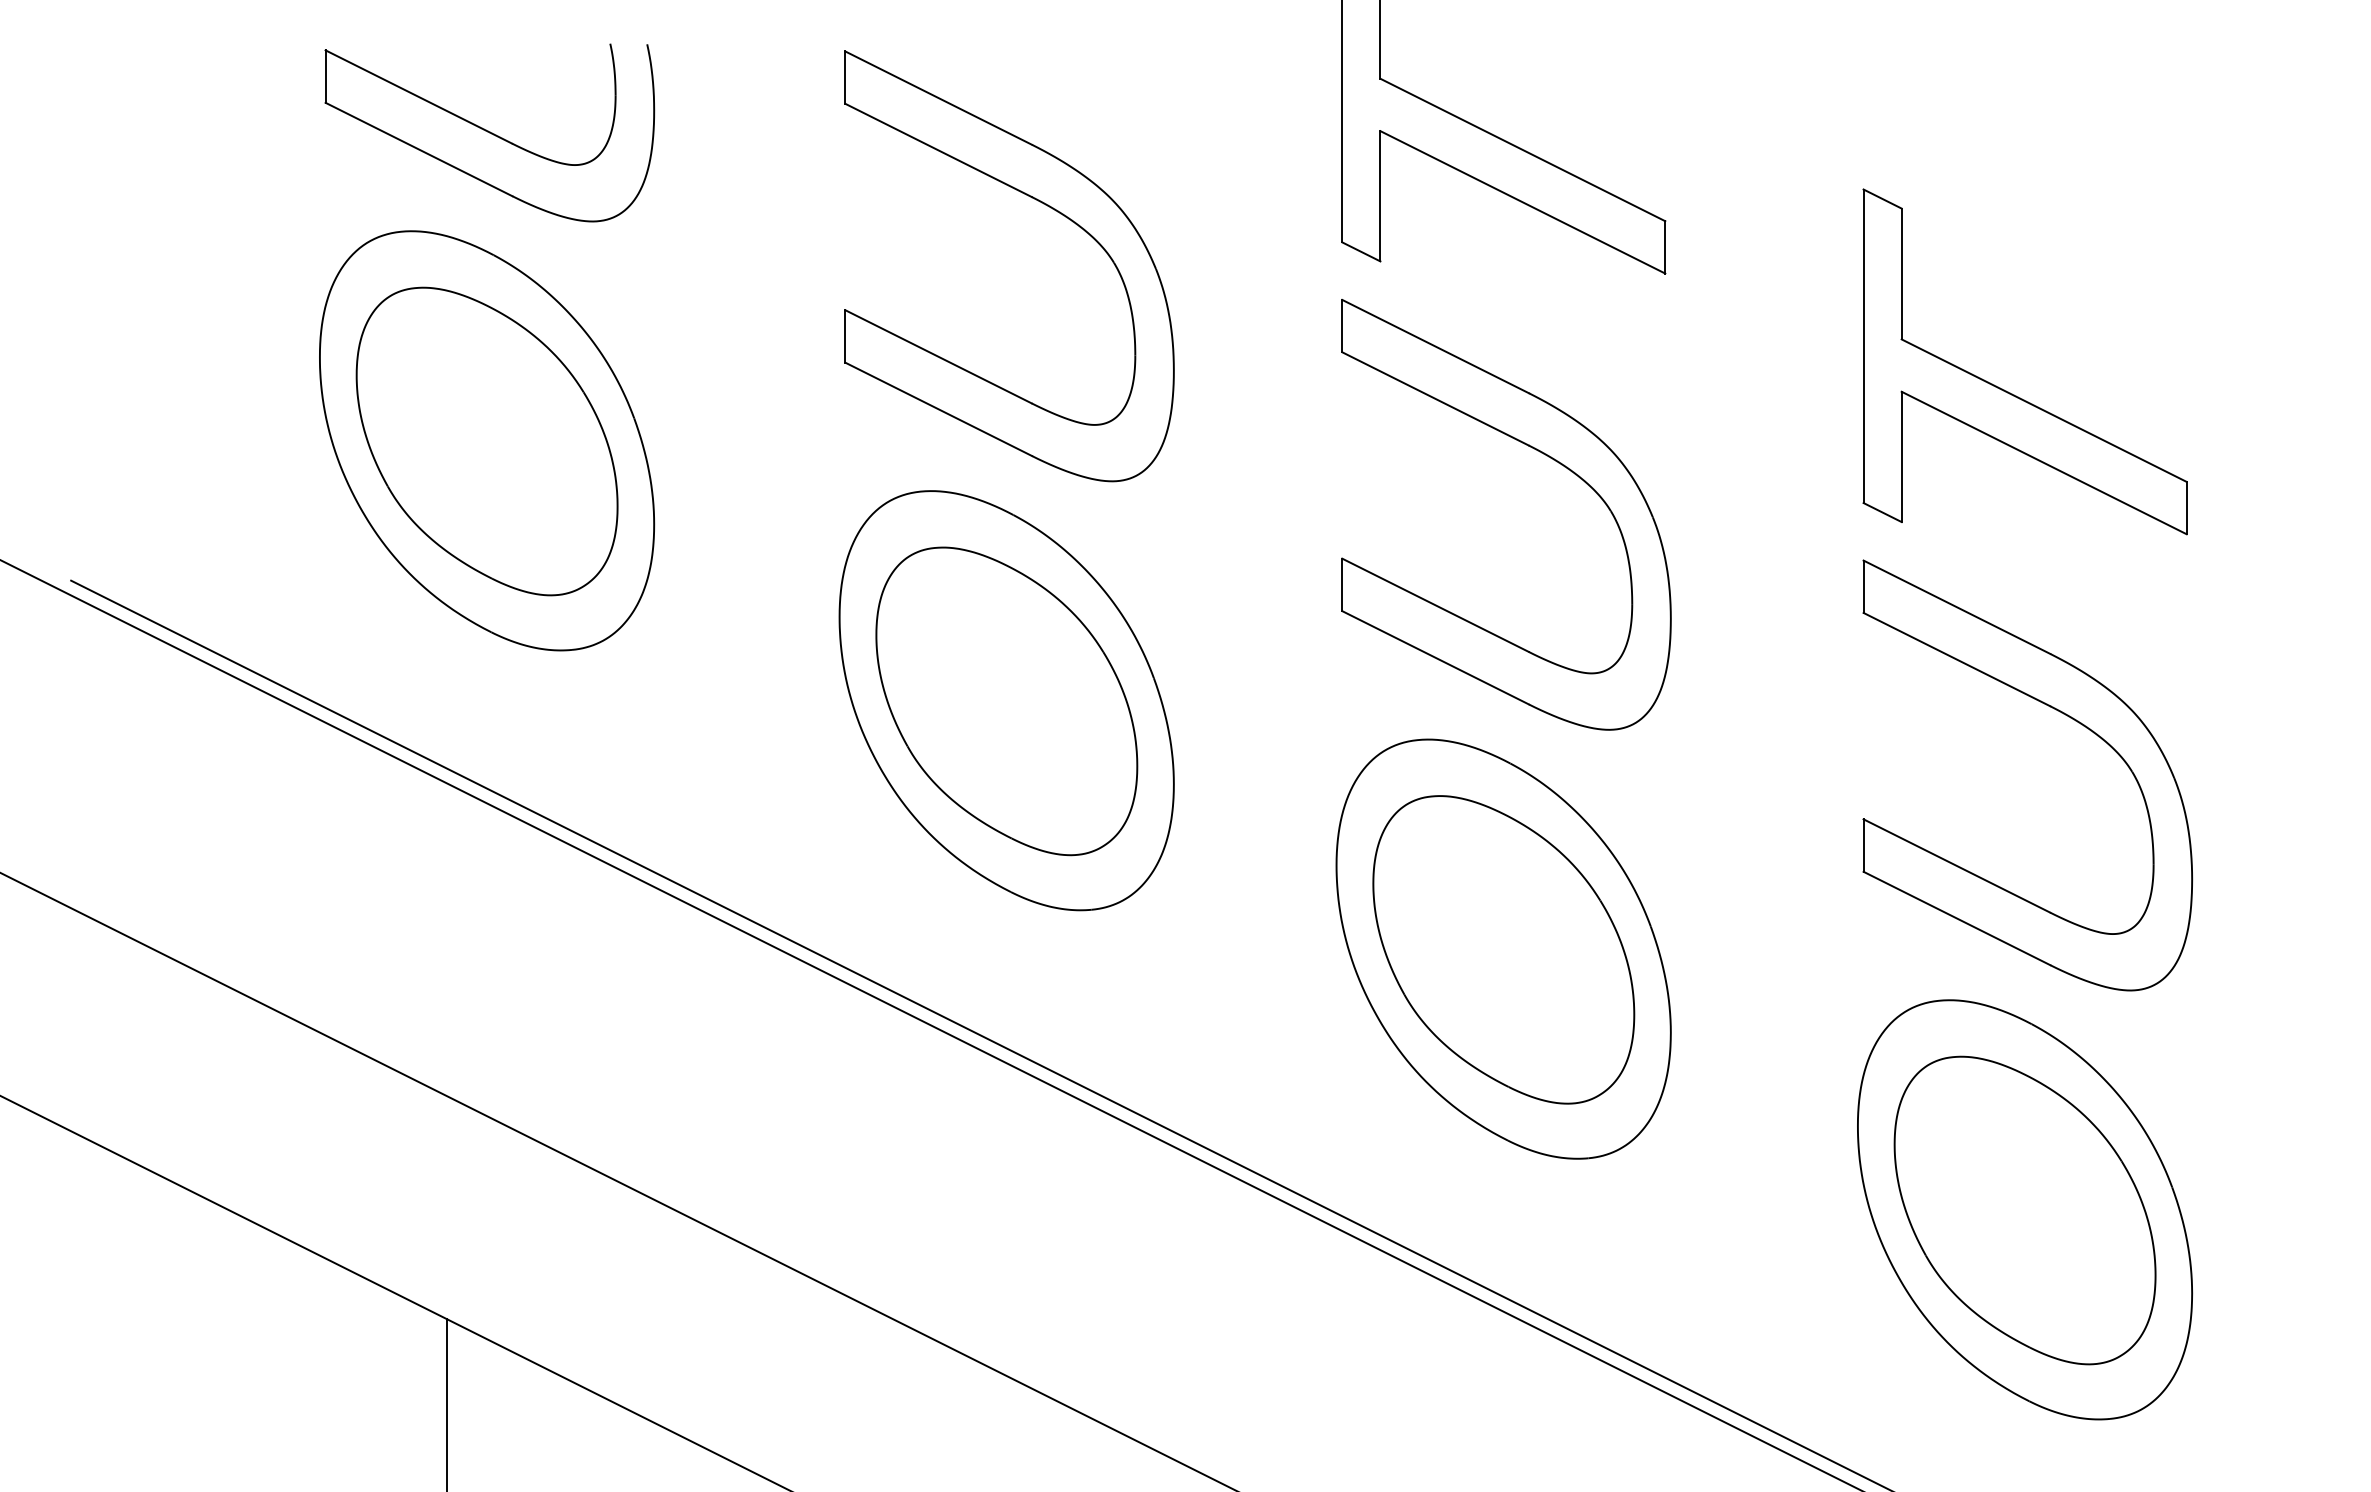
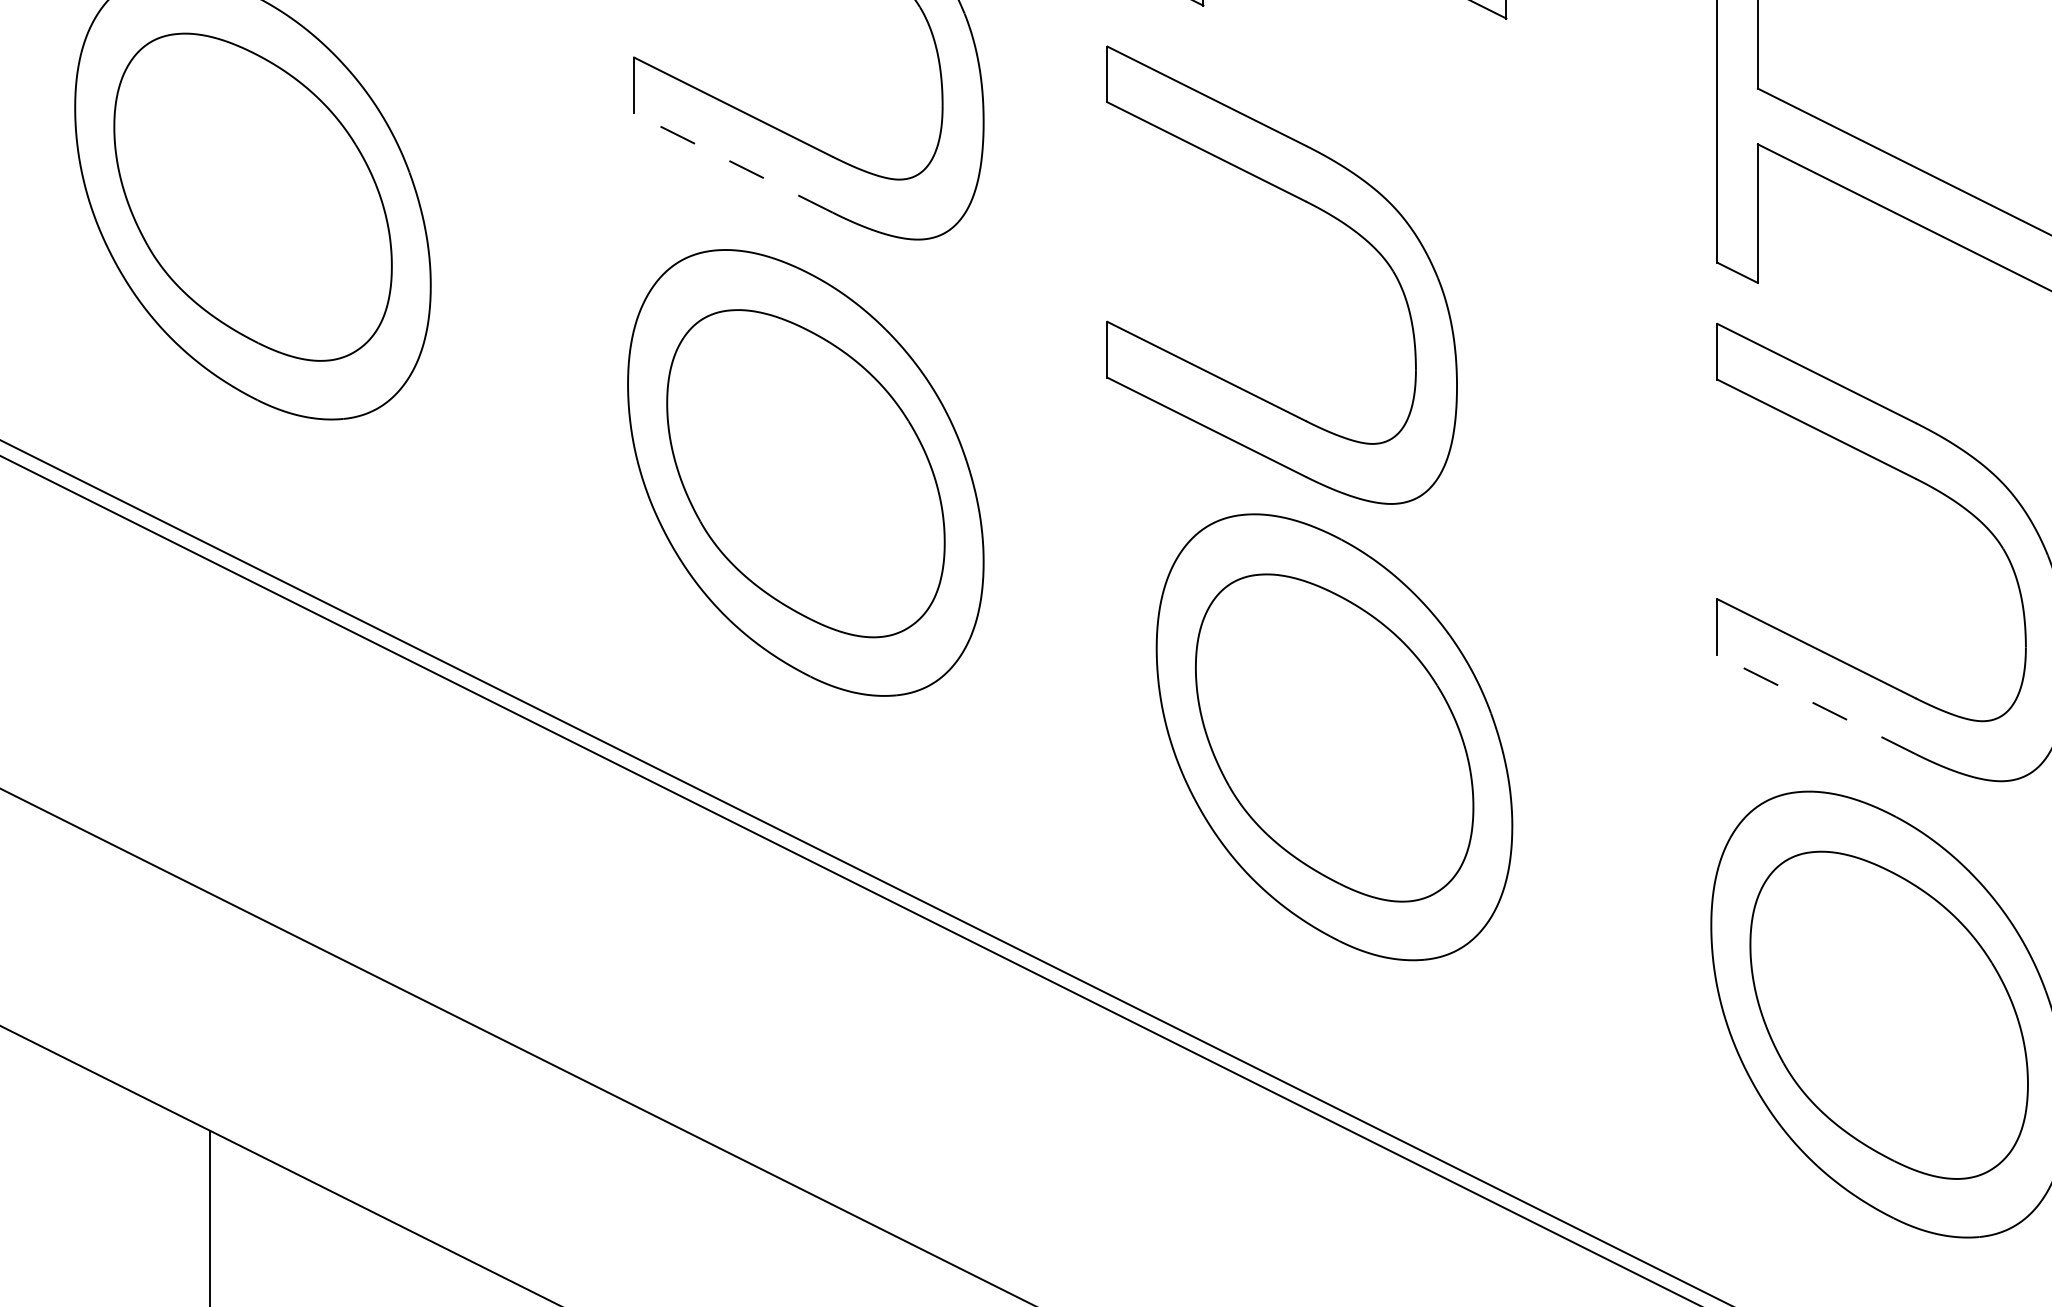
line: (938, 409) -> (733, 163), solid -> dashed
part: (1539, 452) -> (1317, 208), moved
line: (1956, 918) -> (1816, 704), solid -> dashed

